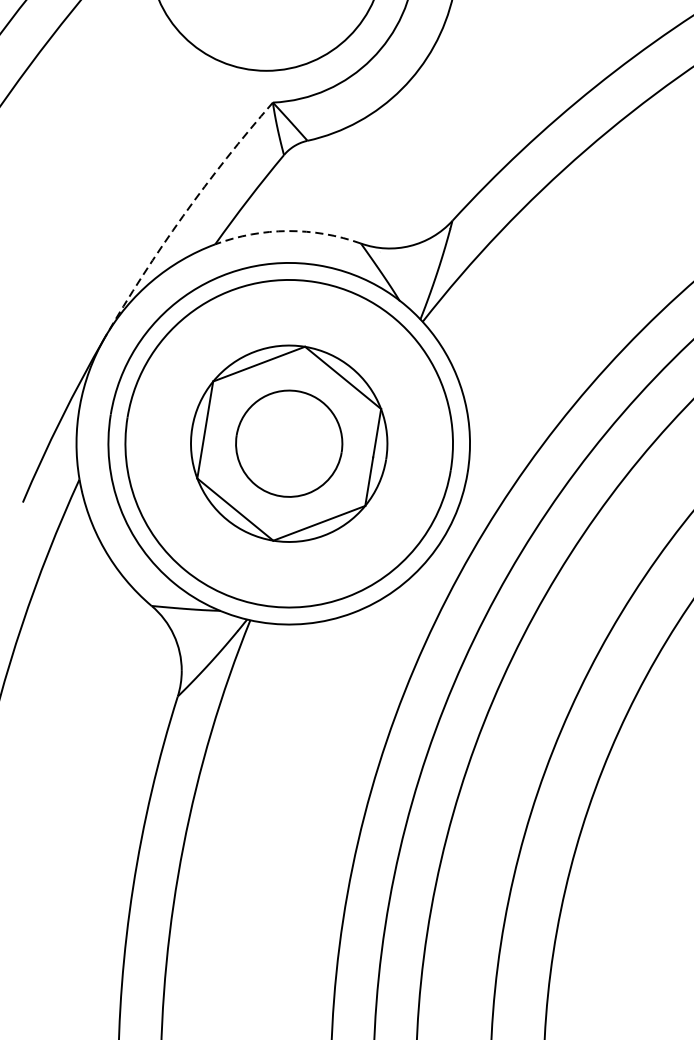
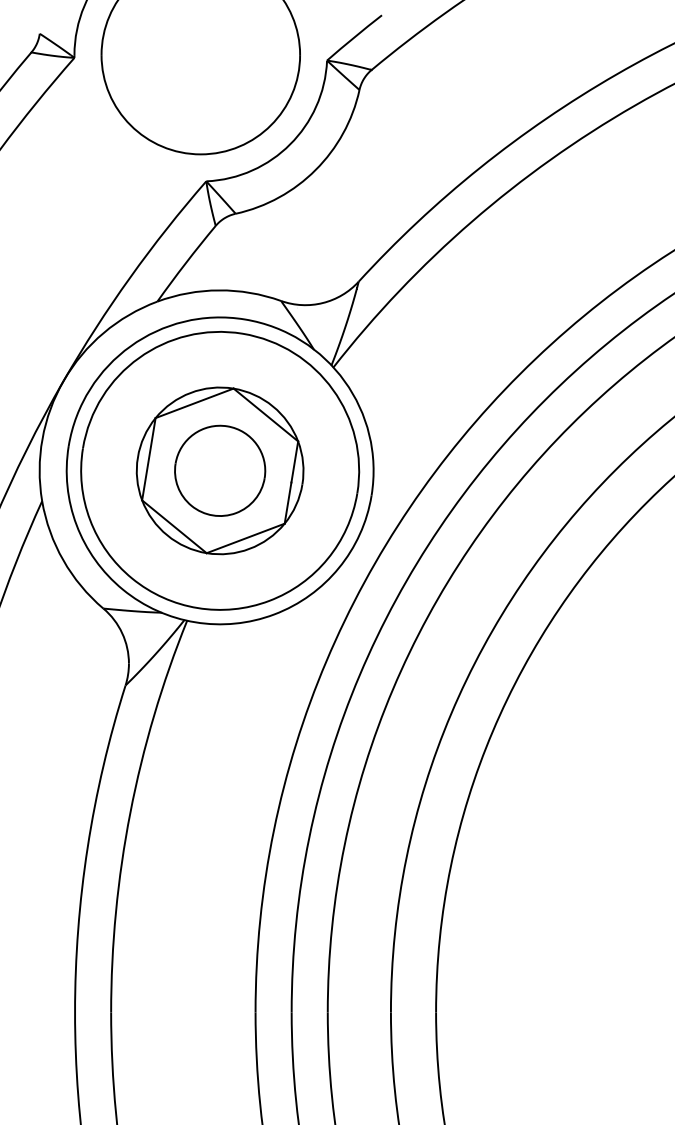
arc: (183, 215) -> (130, 277), dashed -> solid
arc: (288, 231) -> (219, 290), dashed -> solid

